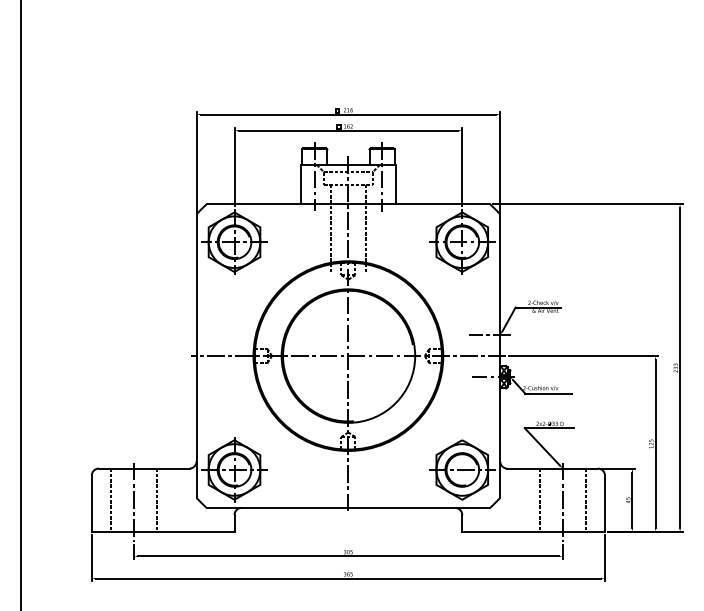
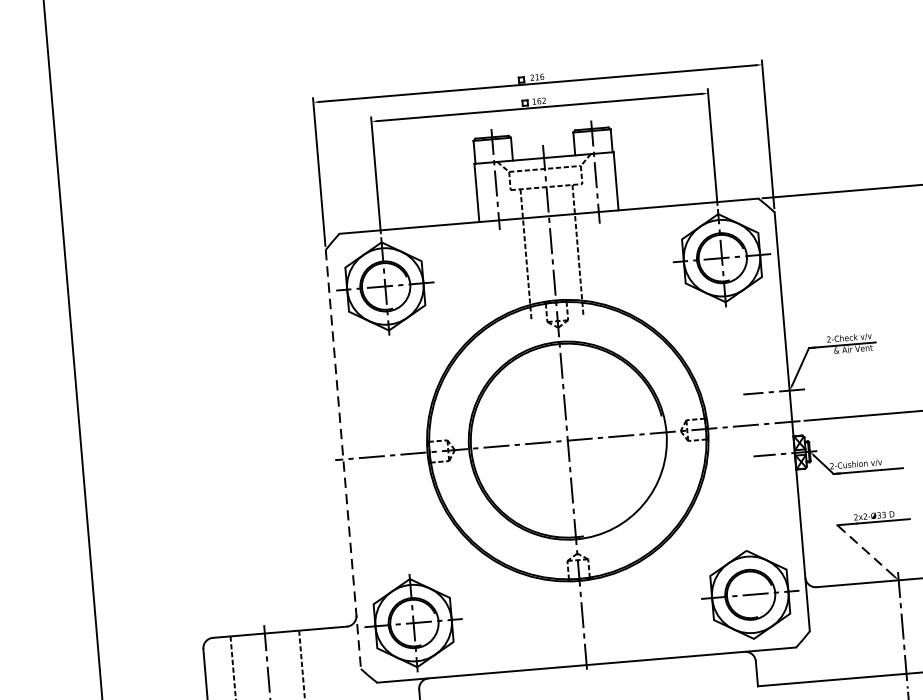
line: (196, 356) -> (343, 460), solid -> dashed
line: (542, 446) -> (865, 550), solid -> dashed
line: (539, 499) -> (868, 628), removed

